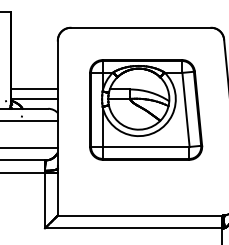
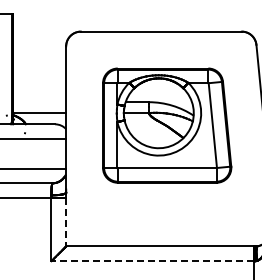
line: (34, 89) -> (39, 102), removed
line: (58, 194) -> (66, 222), solid -> dashed
line: (133, 228) -> (152, 261), solid -> dashed

